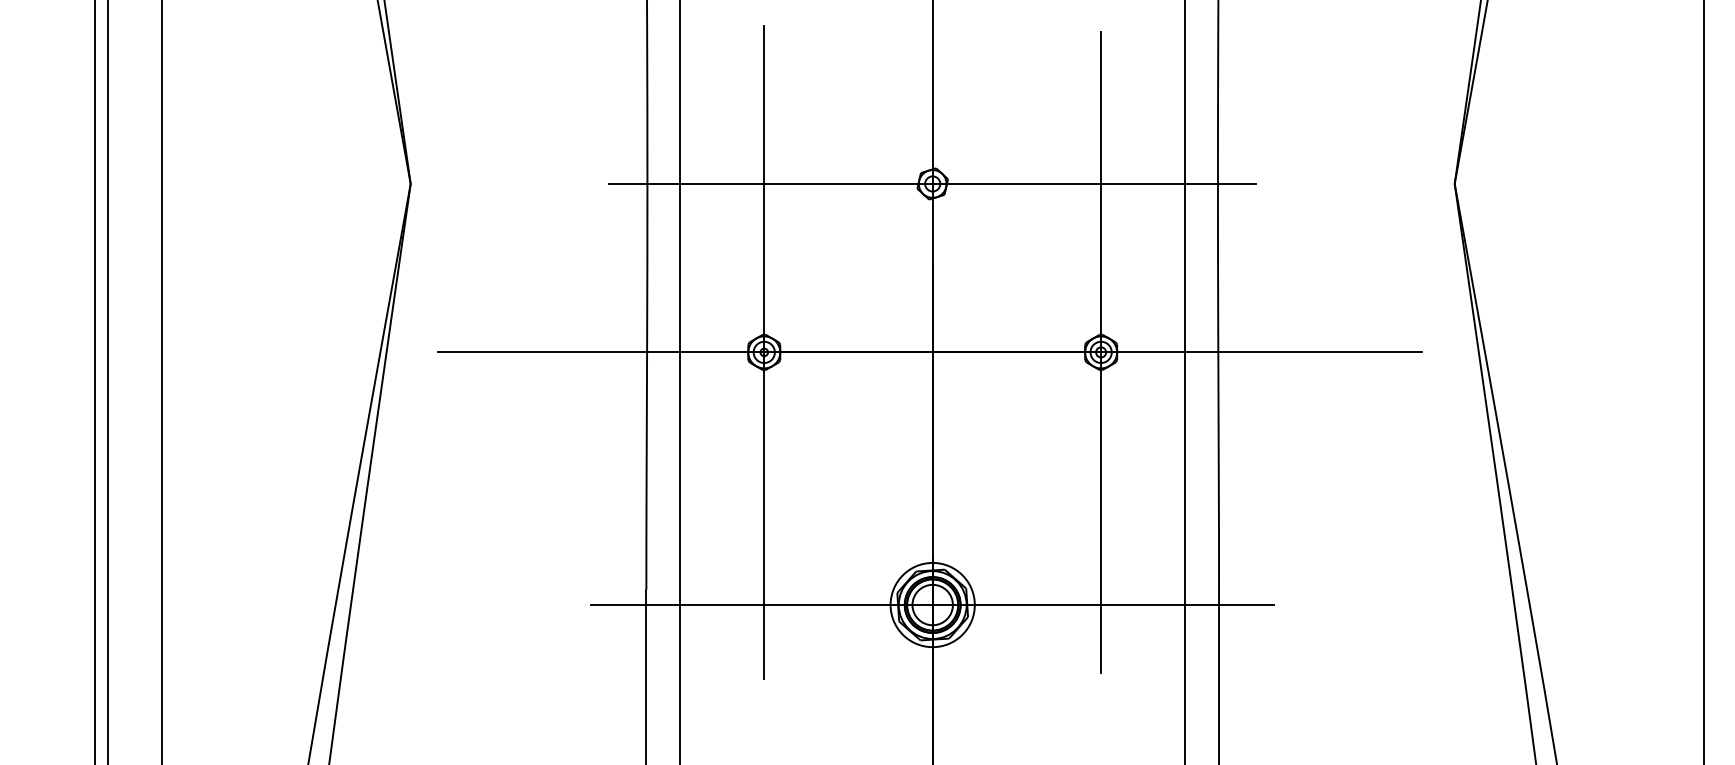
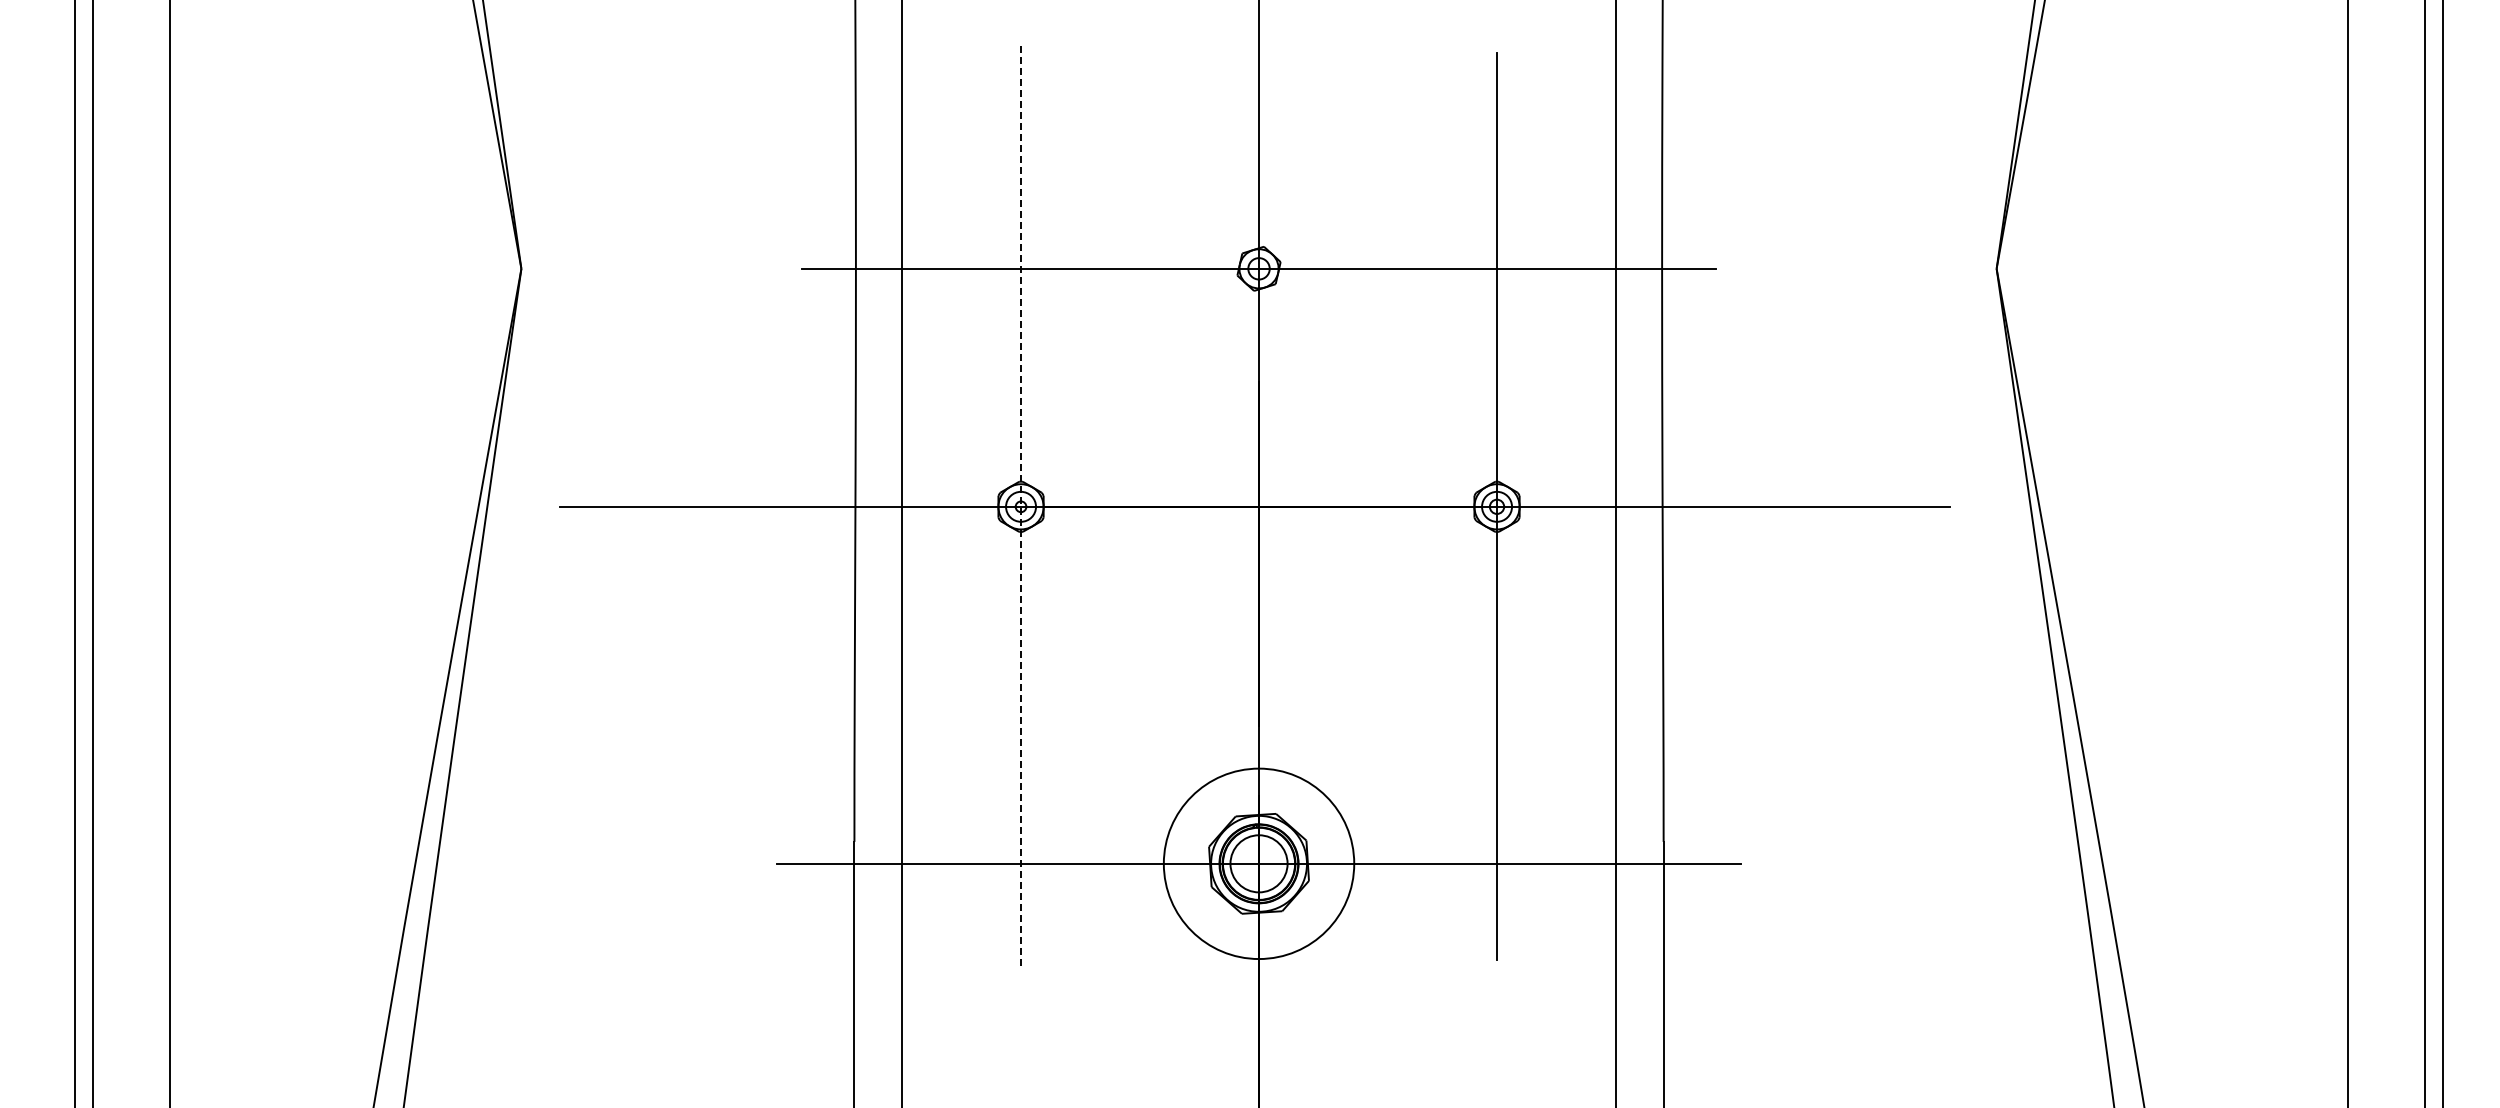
line: (764, 352) -> (1021, 507), solid -> dashed
circle: (932, 604) -> (1258, 863), size x1.6

